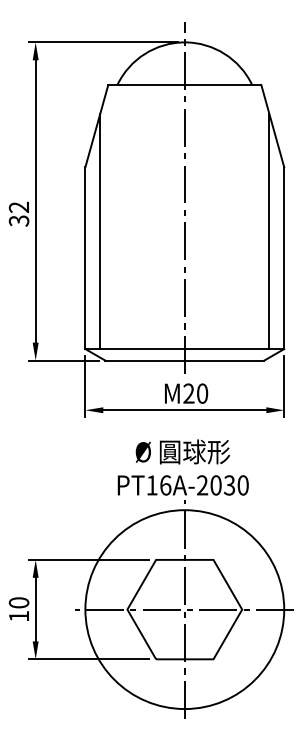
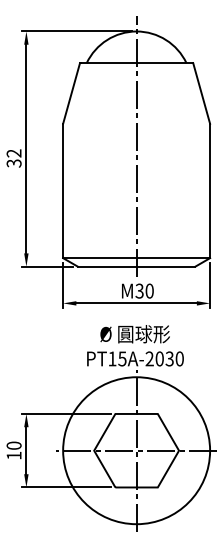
line: (100, 231) -> (74, 171), removed
line: (269, 231) -> (199, 171), removed
text: (188, 394) -> (139, 291), M20 -> M30
text: (165, 484) -> (122, 358), PT16A-2030 -> PT15A-2030

